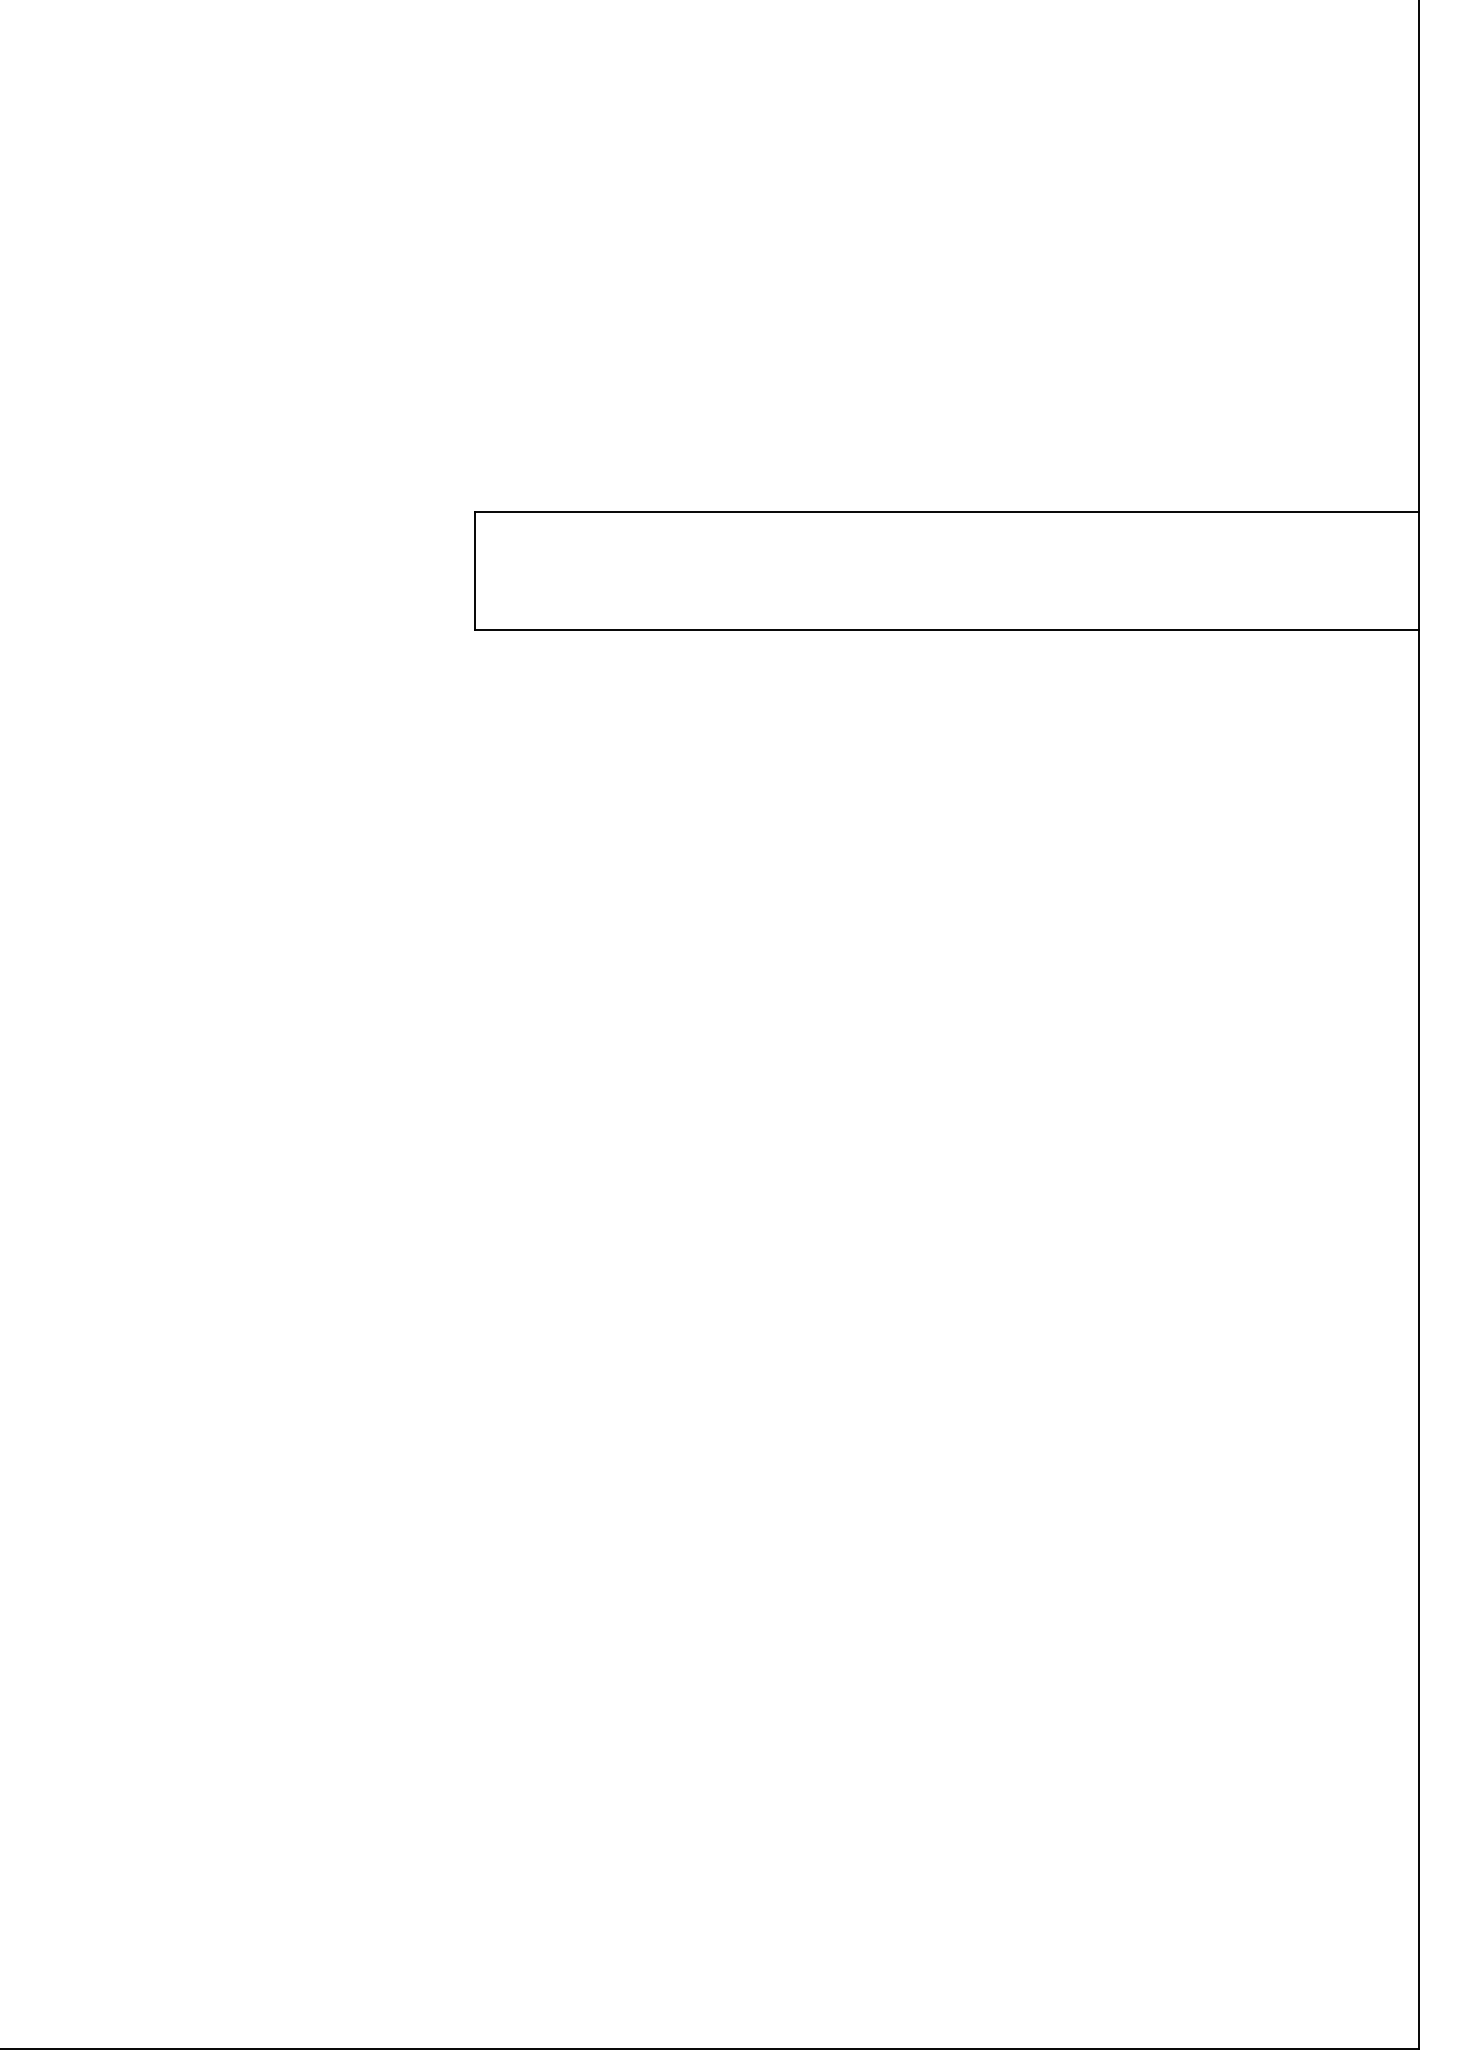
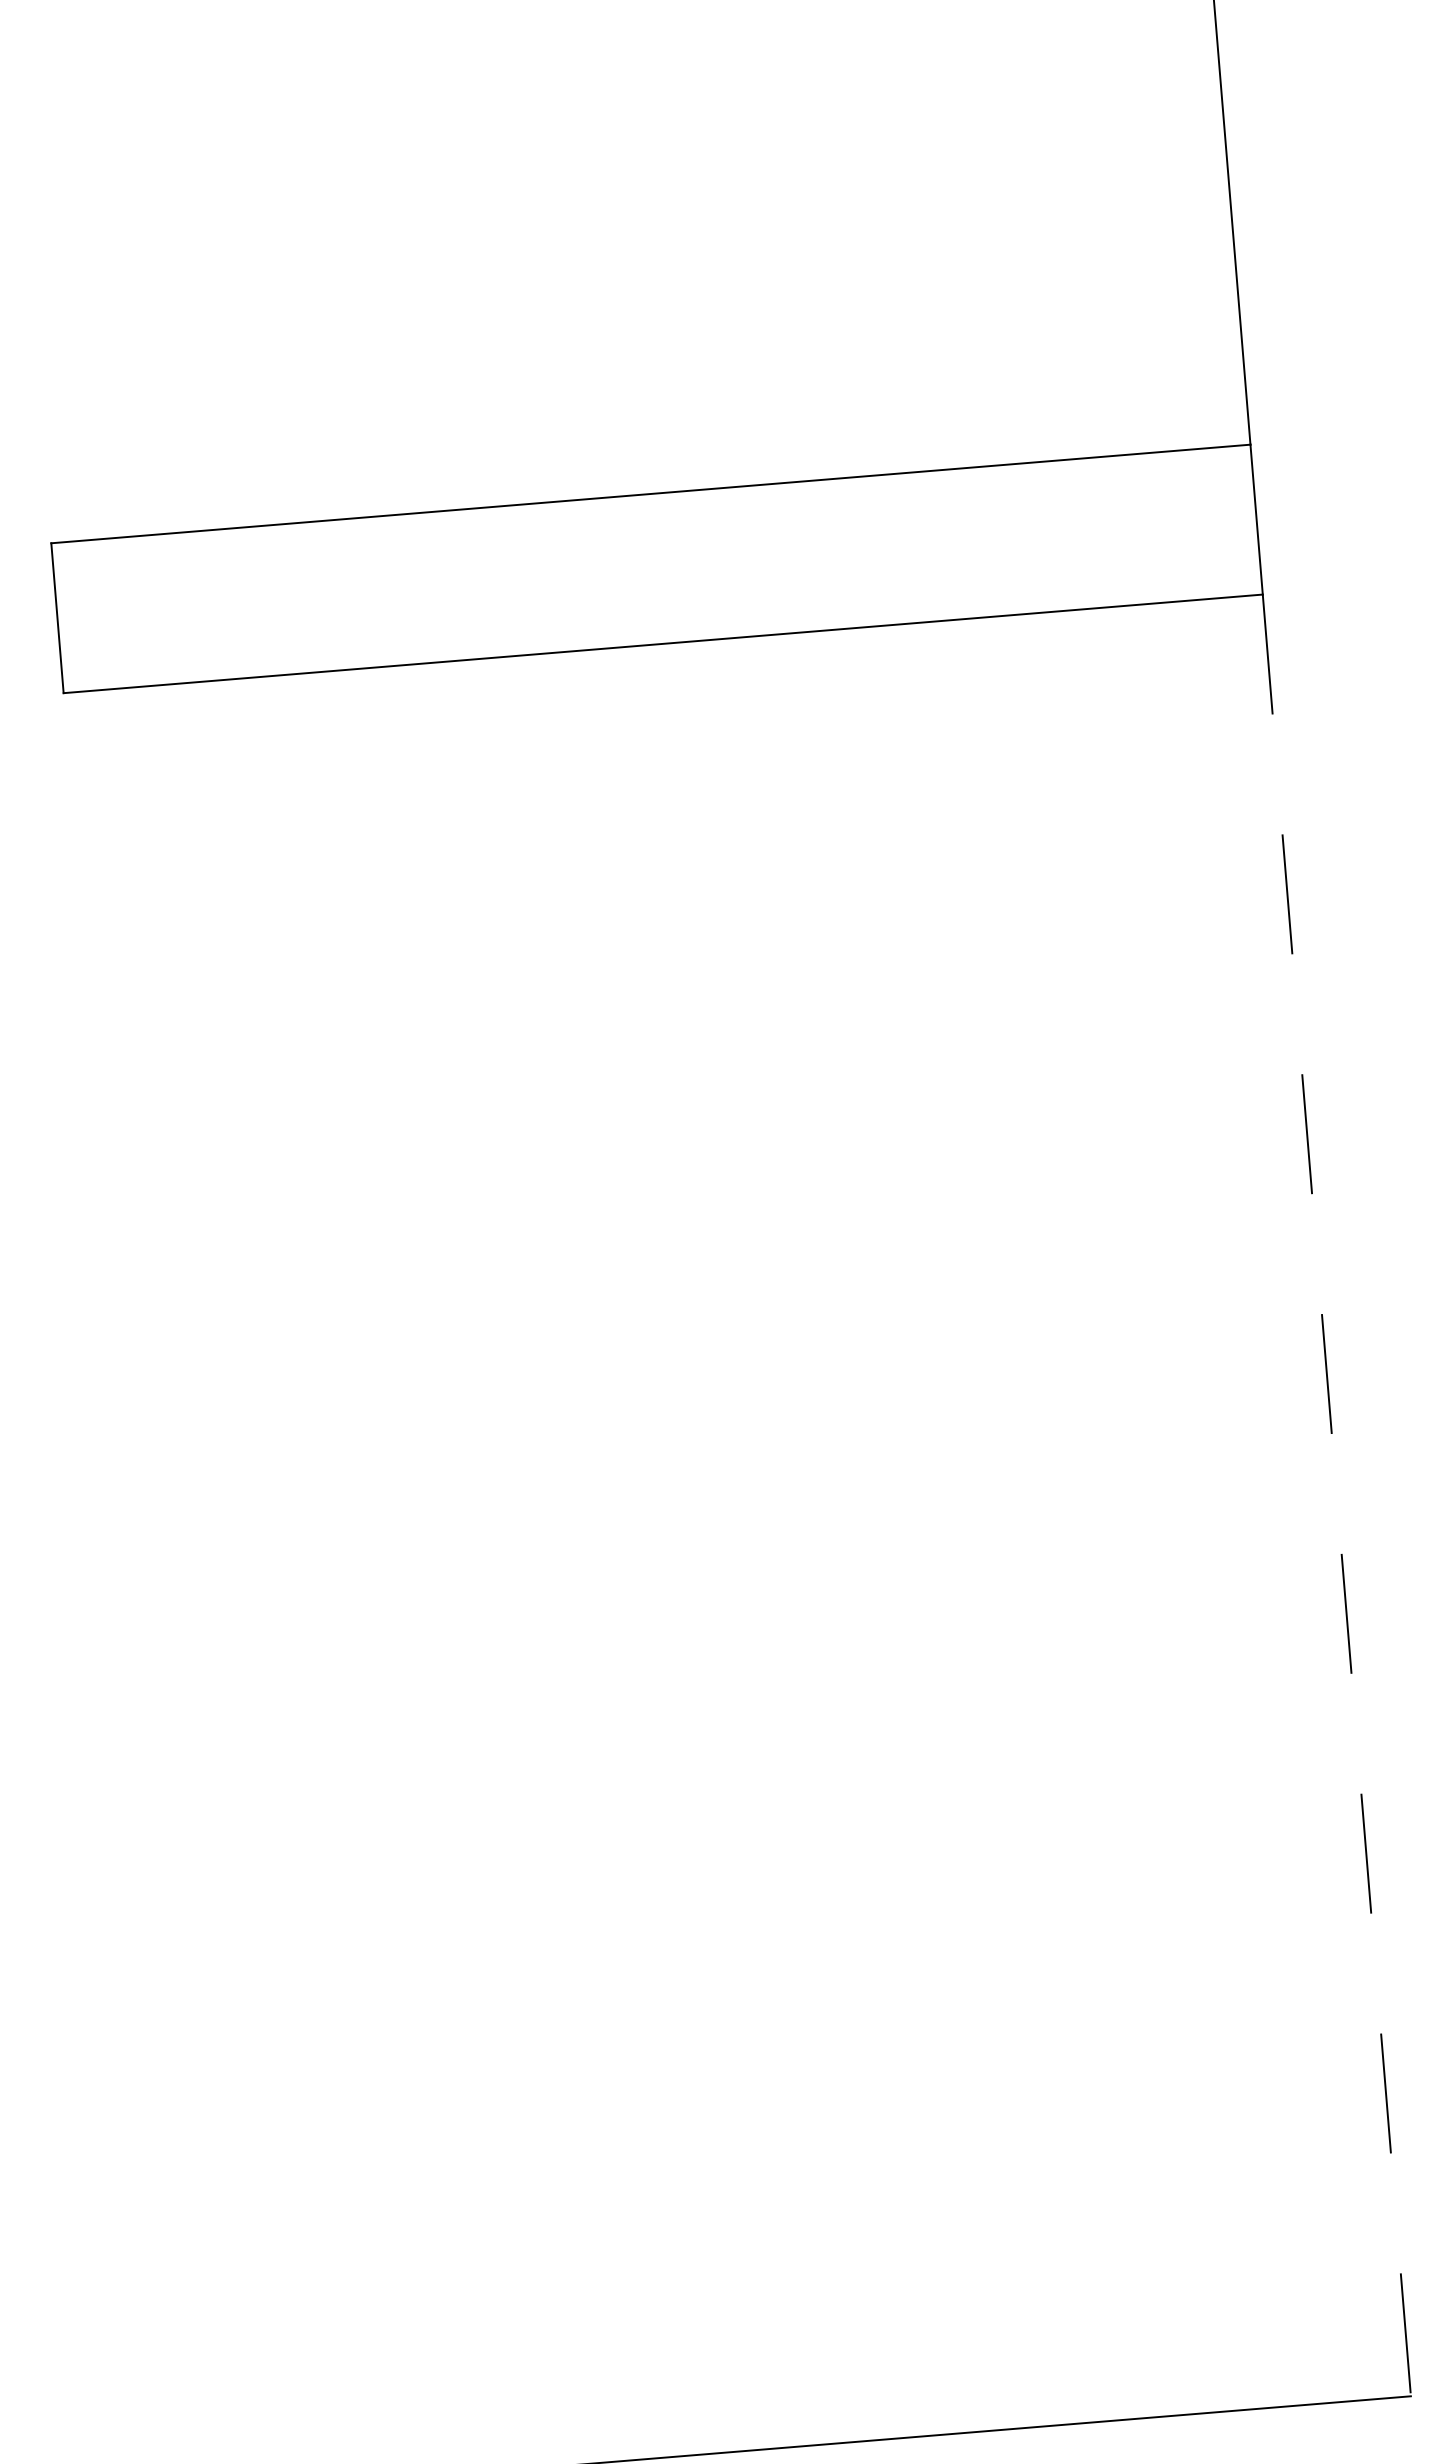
line: (1419, 1340) -> (1337, 1496), solid -> dashed

